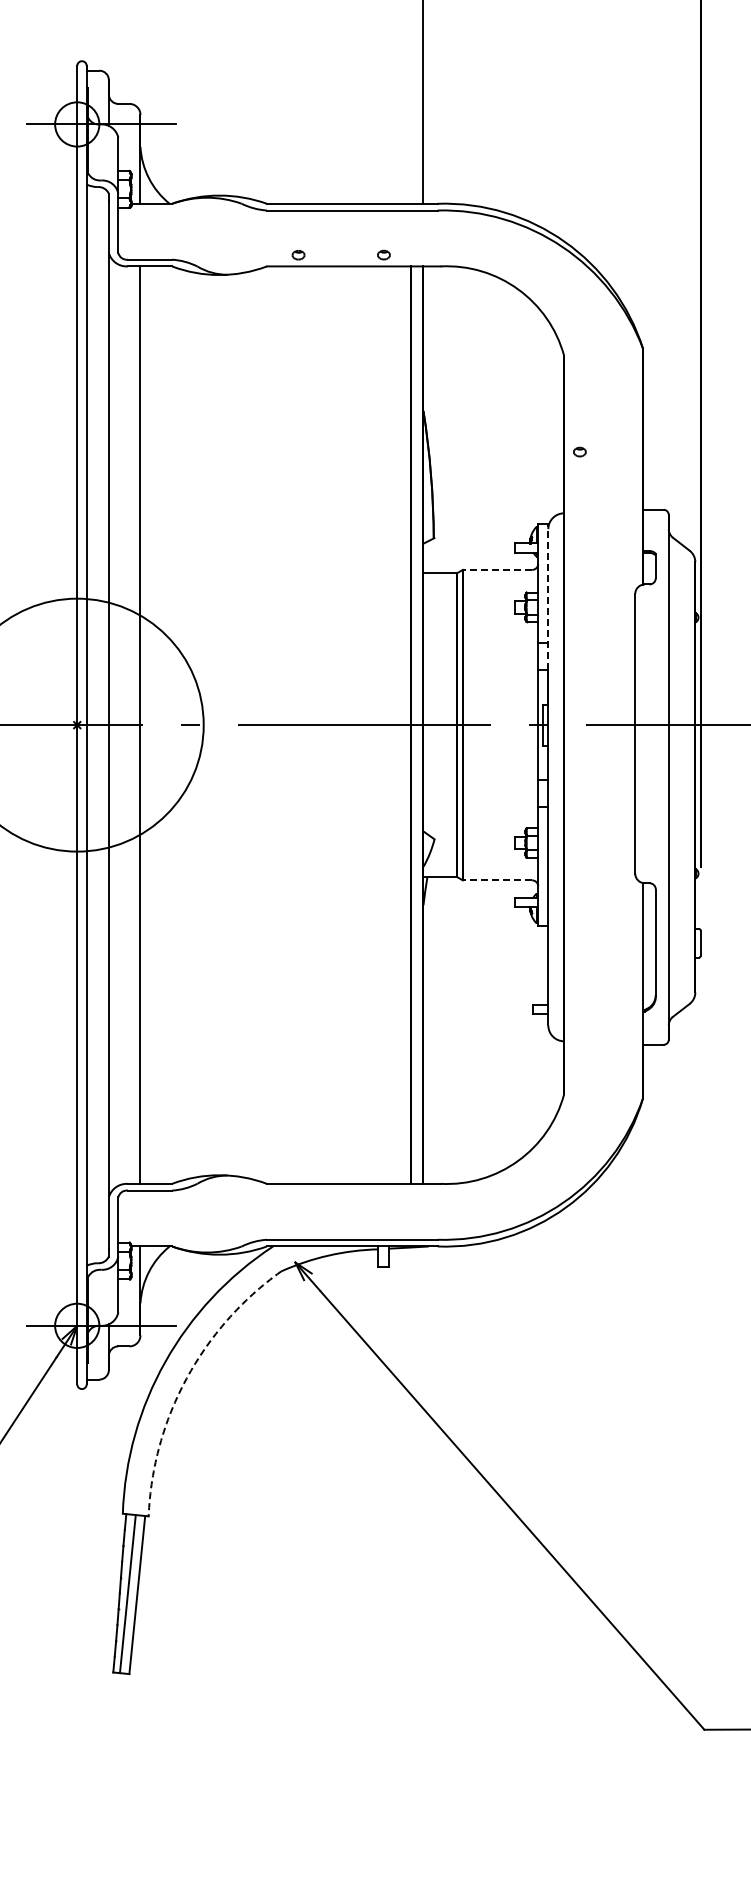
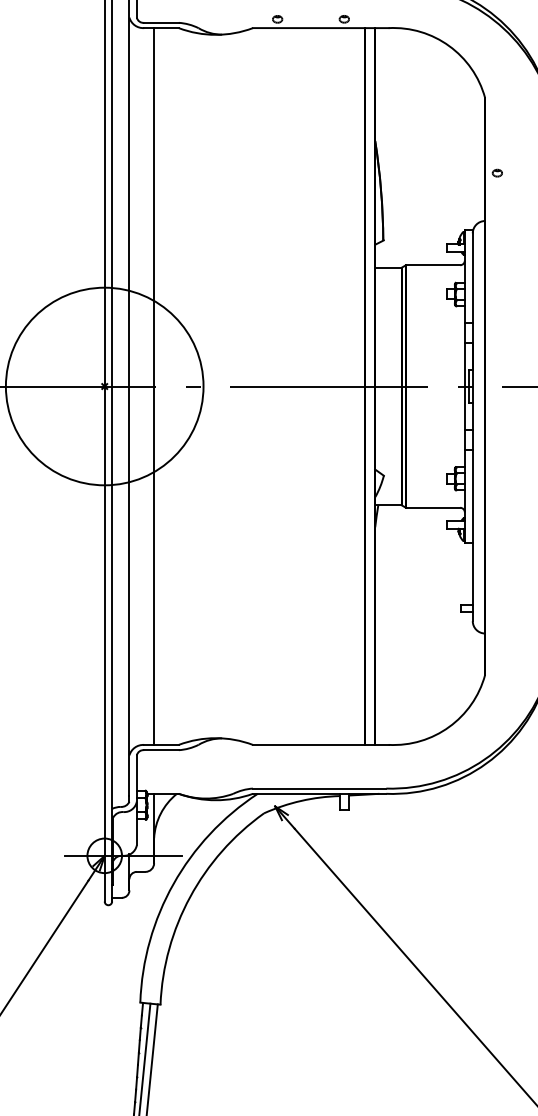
line: (497, 569) -> (433, 264), dashed -> solid
line: (548, 597) -> (472, 286), dashed -> solid
line: (497, 880) -> (433, 507), dashed -> solid
arc: (186, 1378) -> (190, 896), dashed -> solid

